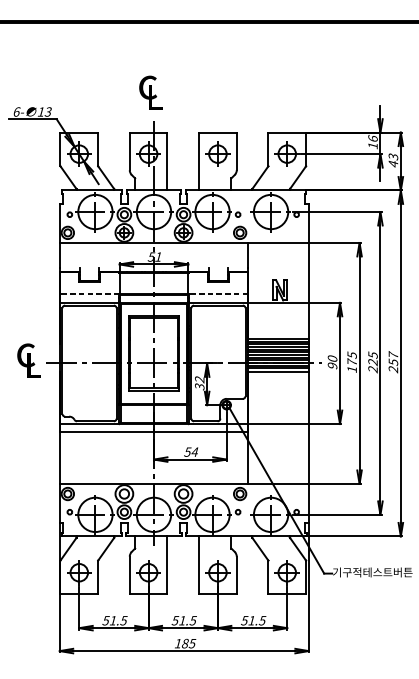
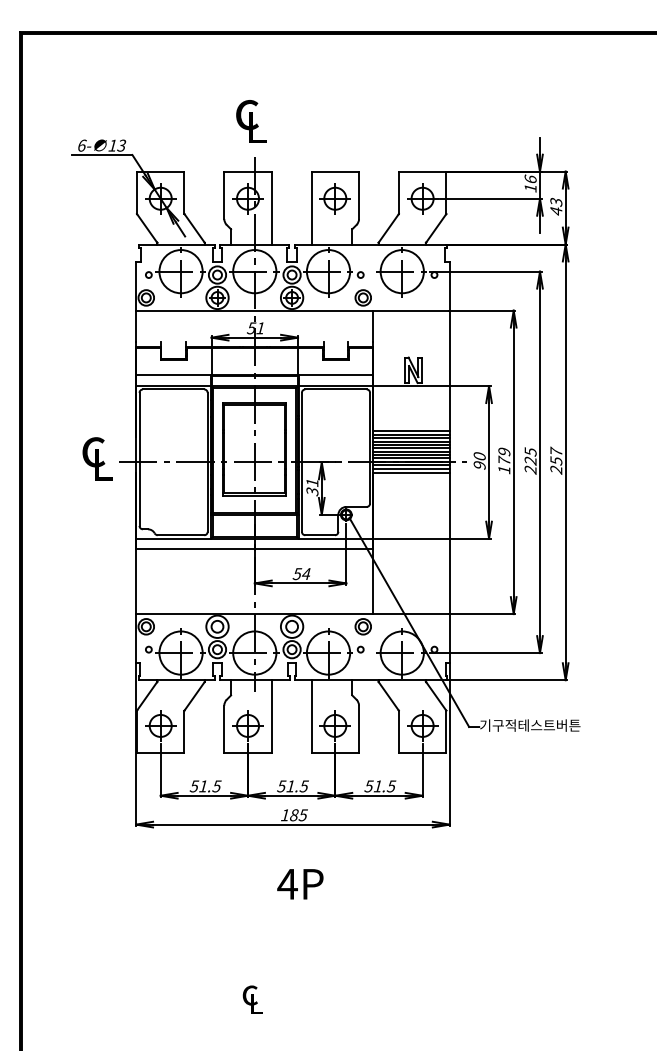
line: (89, 294) -> (173, 375), dashed -> solid
line: (218, 294) -> (335, 375), dashed -> solid
text: (352, 354) -> (504, 451), 175 -> 179
text: (199, 379) -> (312, 482), 32 -> 31

